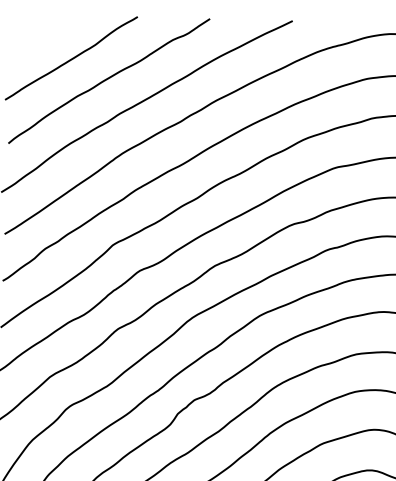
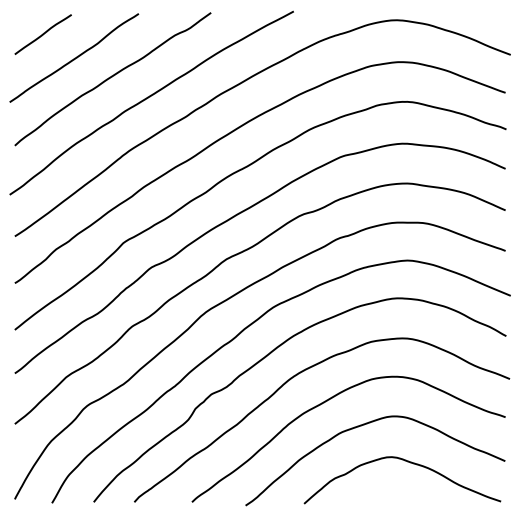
curve: (40, 33) -> (42, 34), added

